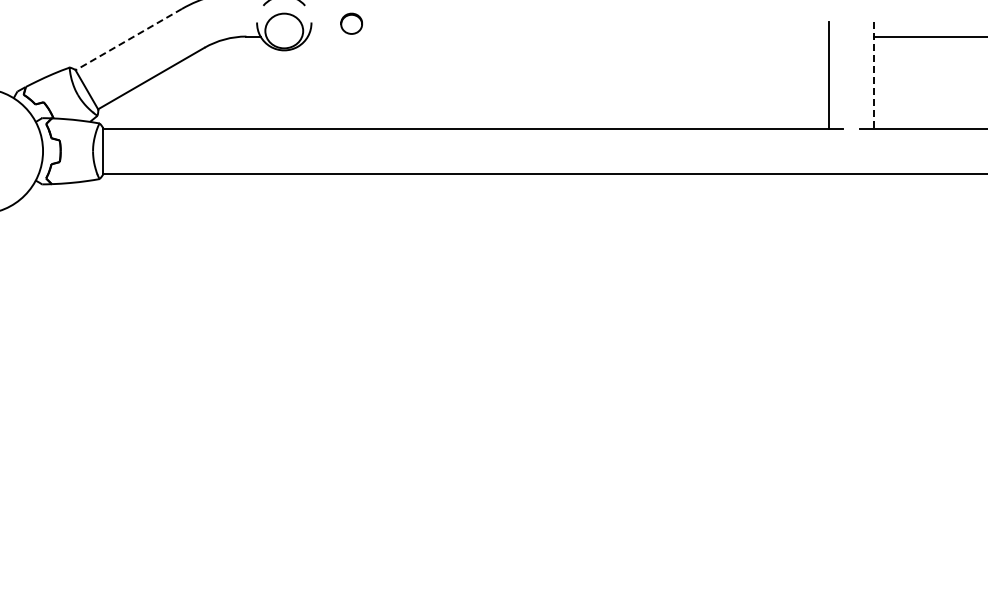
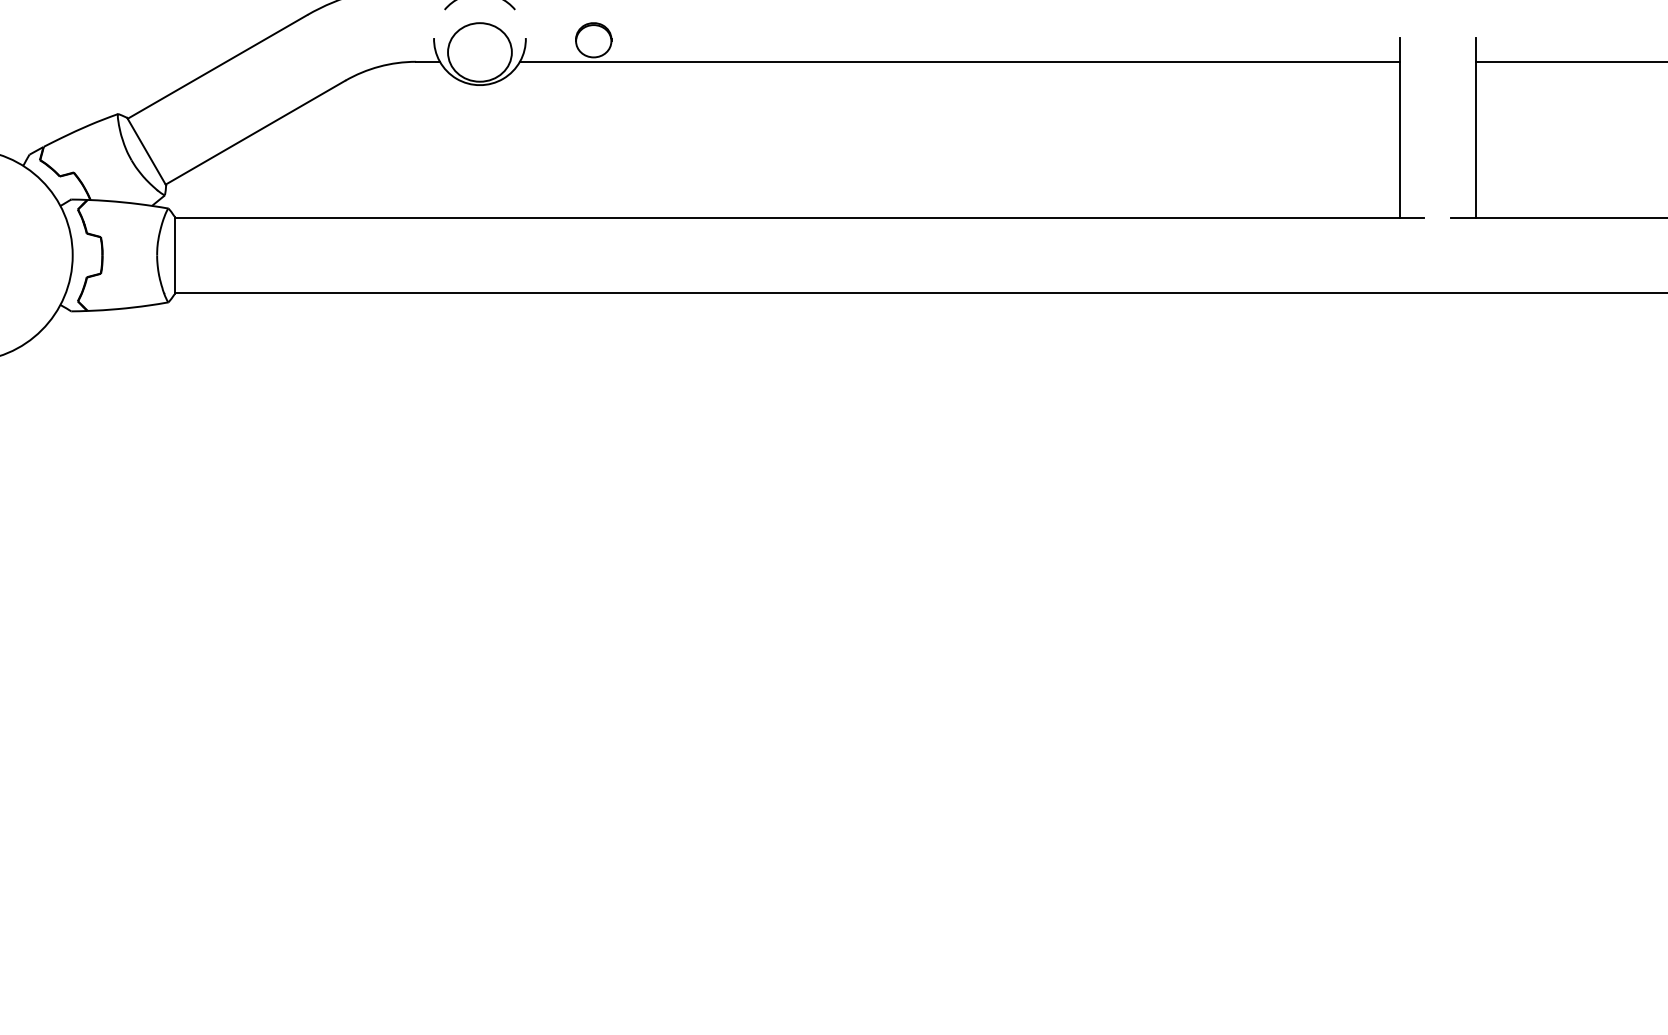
line: (568, 36) -> (959, 61), added
line: (128, 39) -> (216, 66), dashed -> solid
line: (873, 76) -> (1474, 129), dashed -> solid

